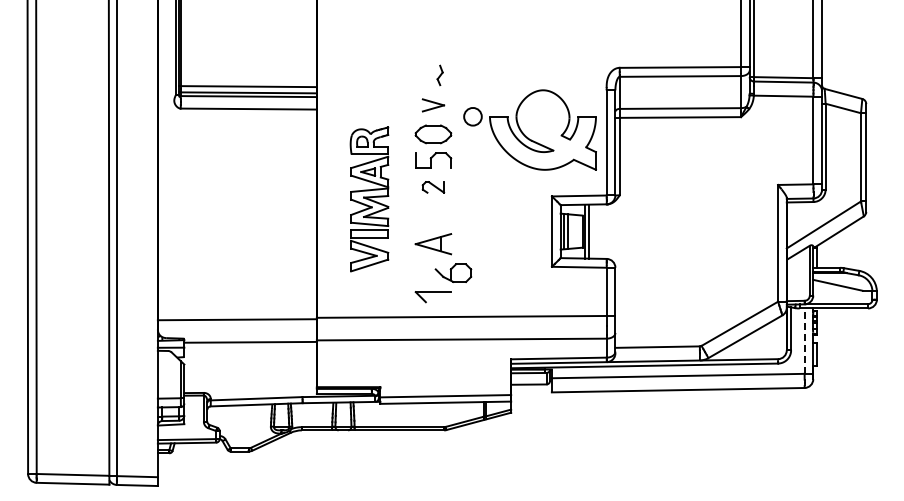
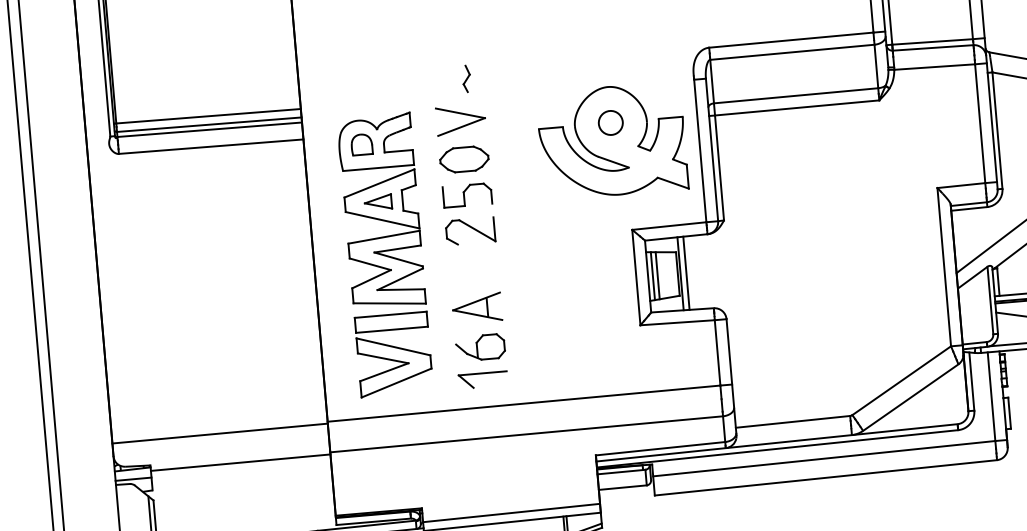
part: (433, 105) -> (461, 120), size x1.67
part: (472, 116) -> (610, 122), moved
part: (433, 187) -> (470, 231), size x1.67
part: (369, 199) -> (385, 255), size x1.43
part: (453, 272) -> (480, 346), moved
line: (804, 341) -> (991, 397), dashed -> solid

